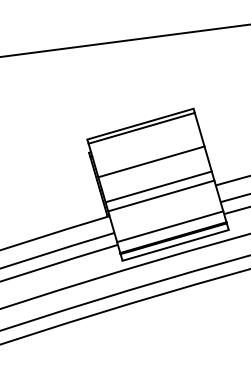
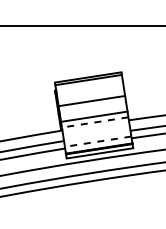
line: (161, 196) -> (95, 122), solid -> dashed
line: (170, 226) -> (98, 141), solid -> dashed

